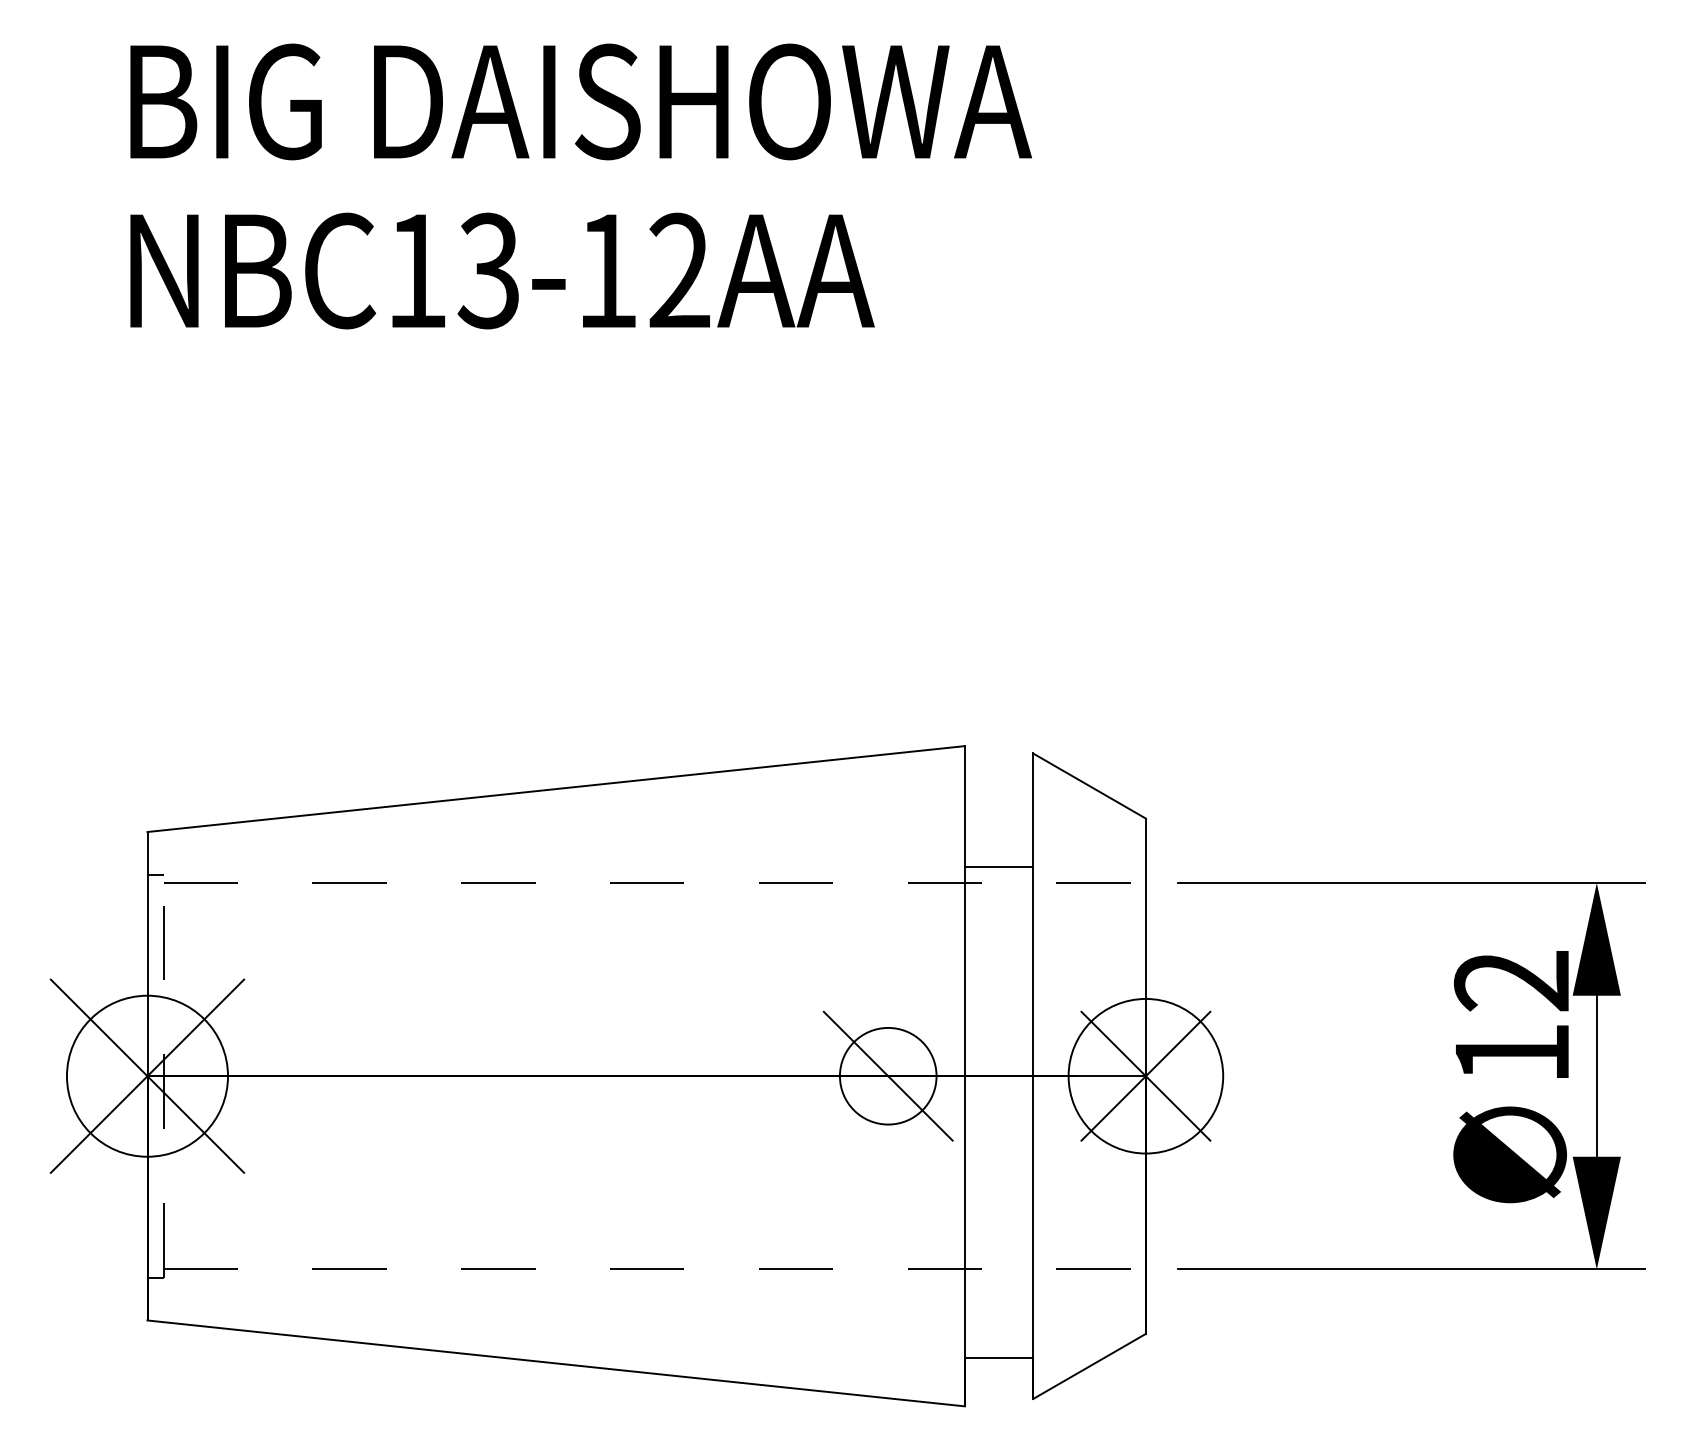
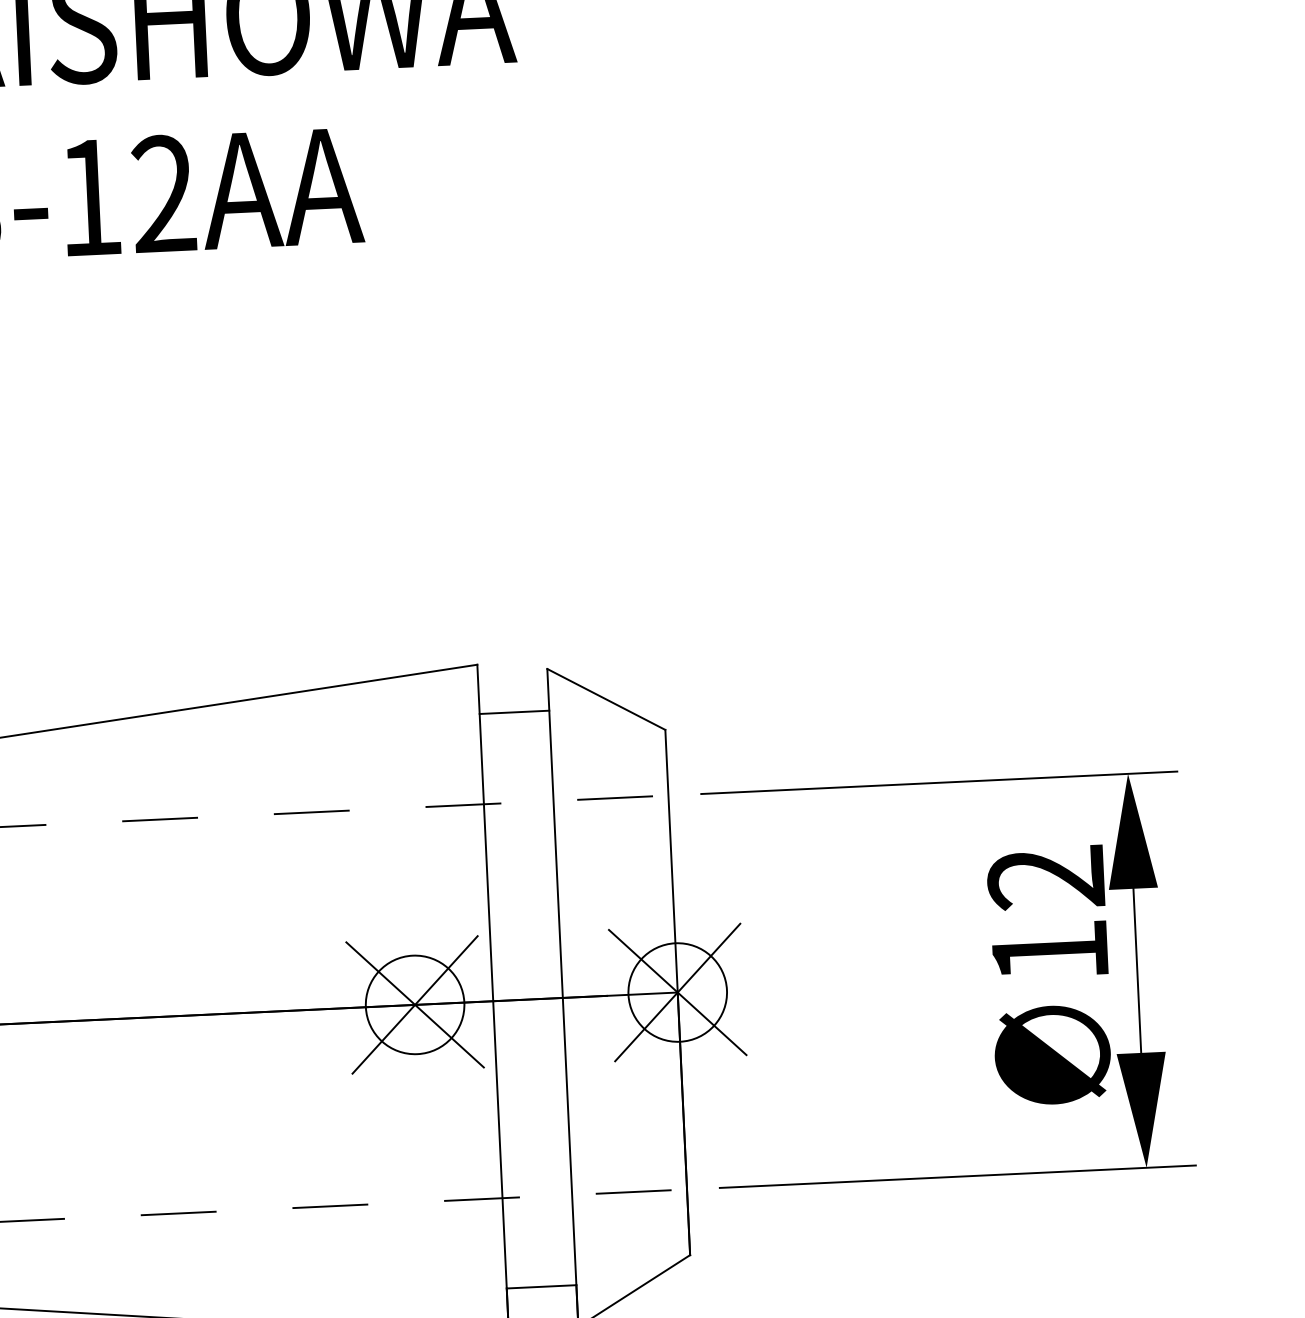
line: (998, 867) -> (513, 712), moved
line: (887, 1075) -> (414, 1004), added
circle: (1145, 1075) -> (677, 991), size x0.62

